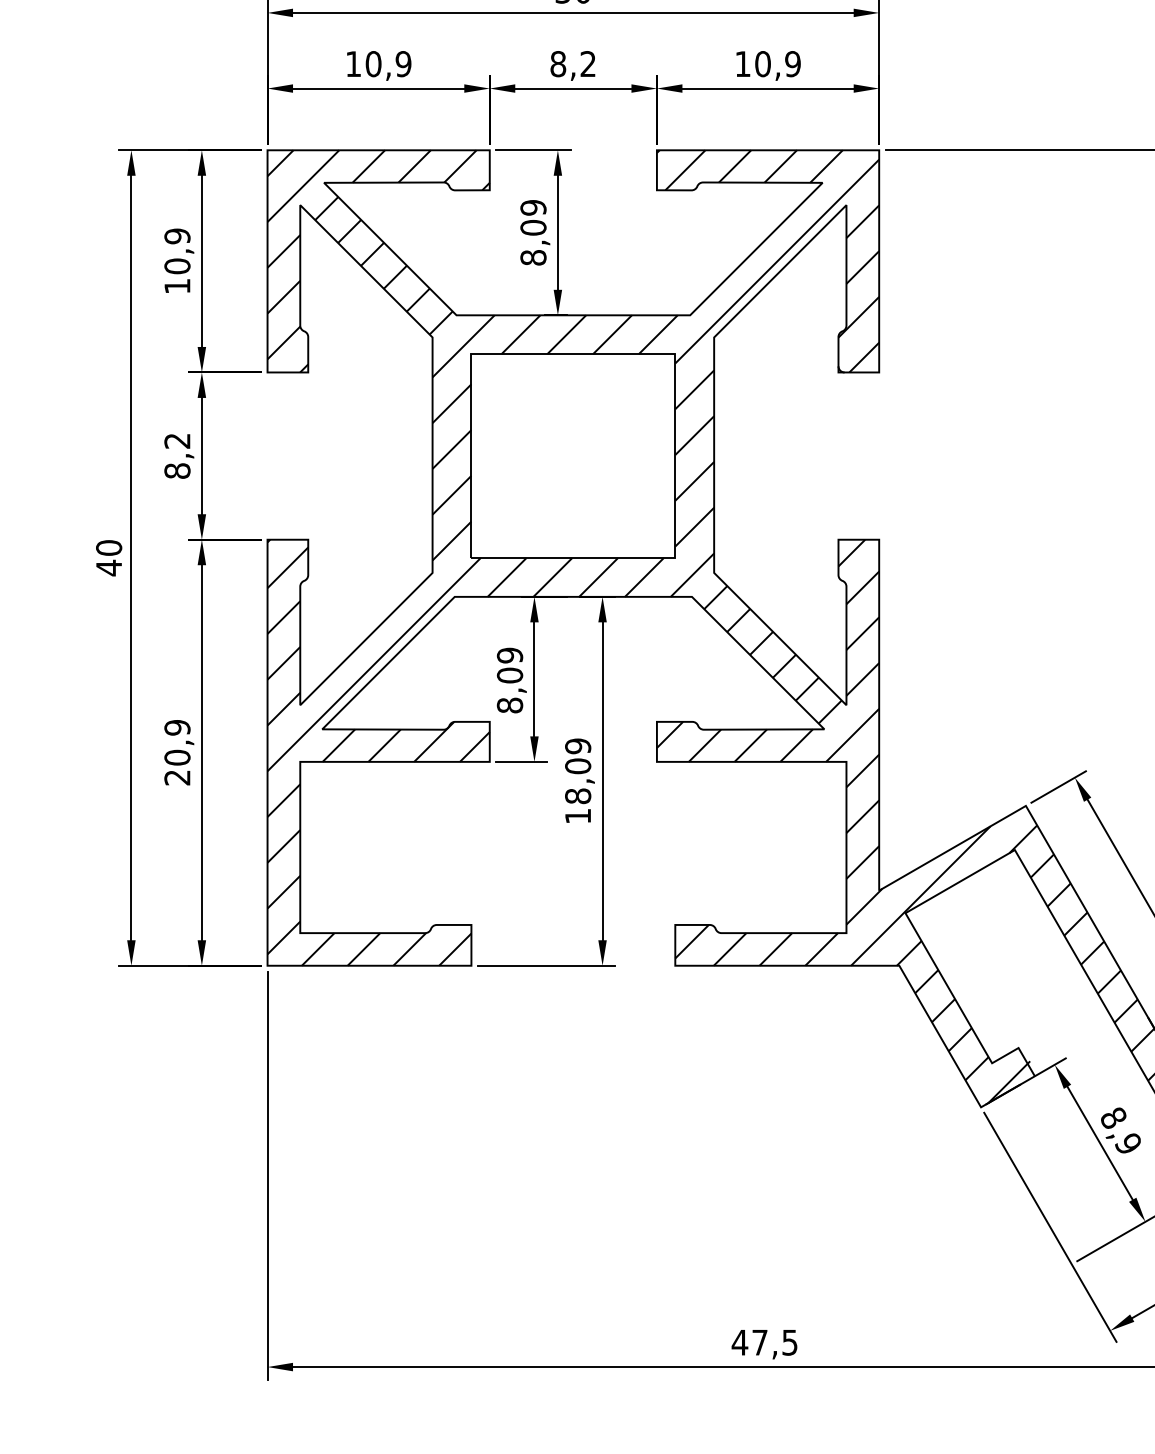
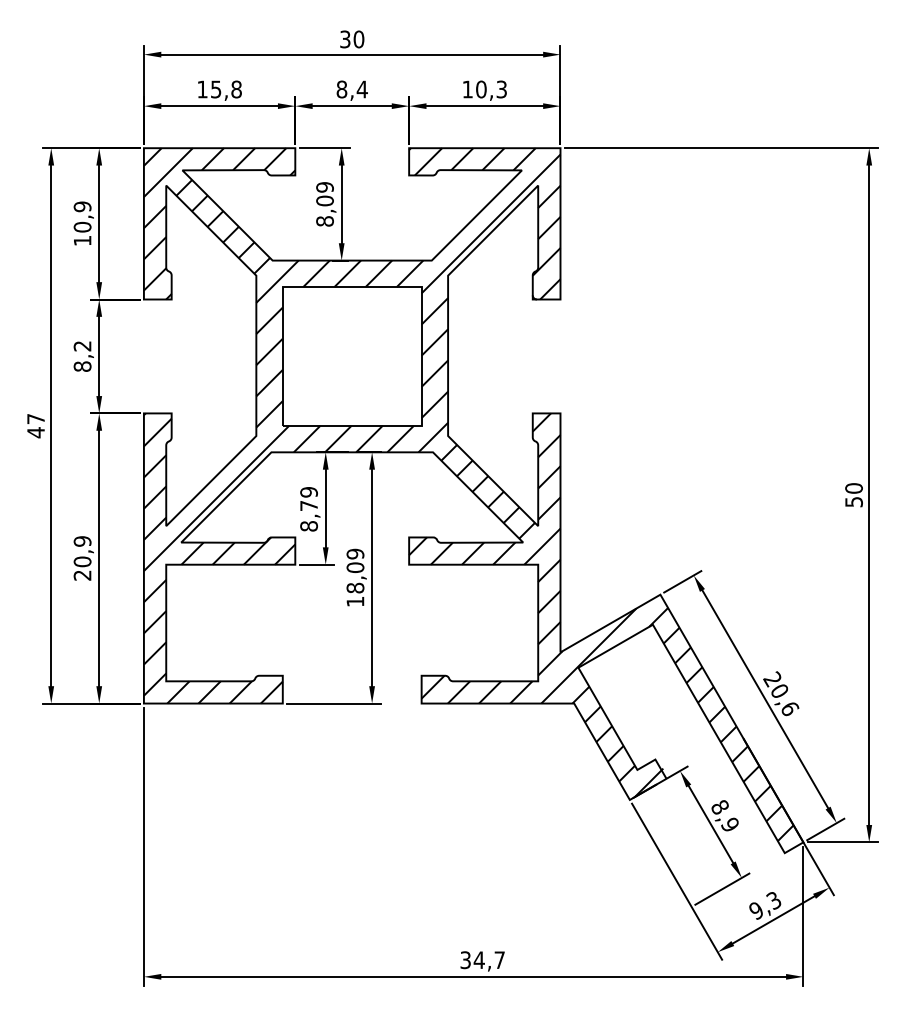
text: (387, 64) -> (225, 89), 10,9 -> 15,8
text: (586, 64) -> (361, 89), 8,2 -> 8,4
text: (792, 64) -> (501, 89), 10,9 -> 10,3
text: (108, 547) -> (35, 418), 40 -> 47
text: (509, 674) -> (308, 505), 8,09 -> 8,79
text: (764, 1343) -> (482, 960), 47,5 -> 34,7

